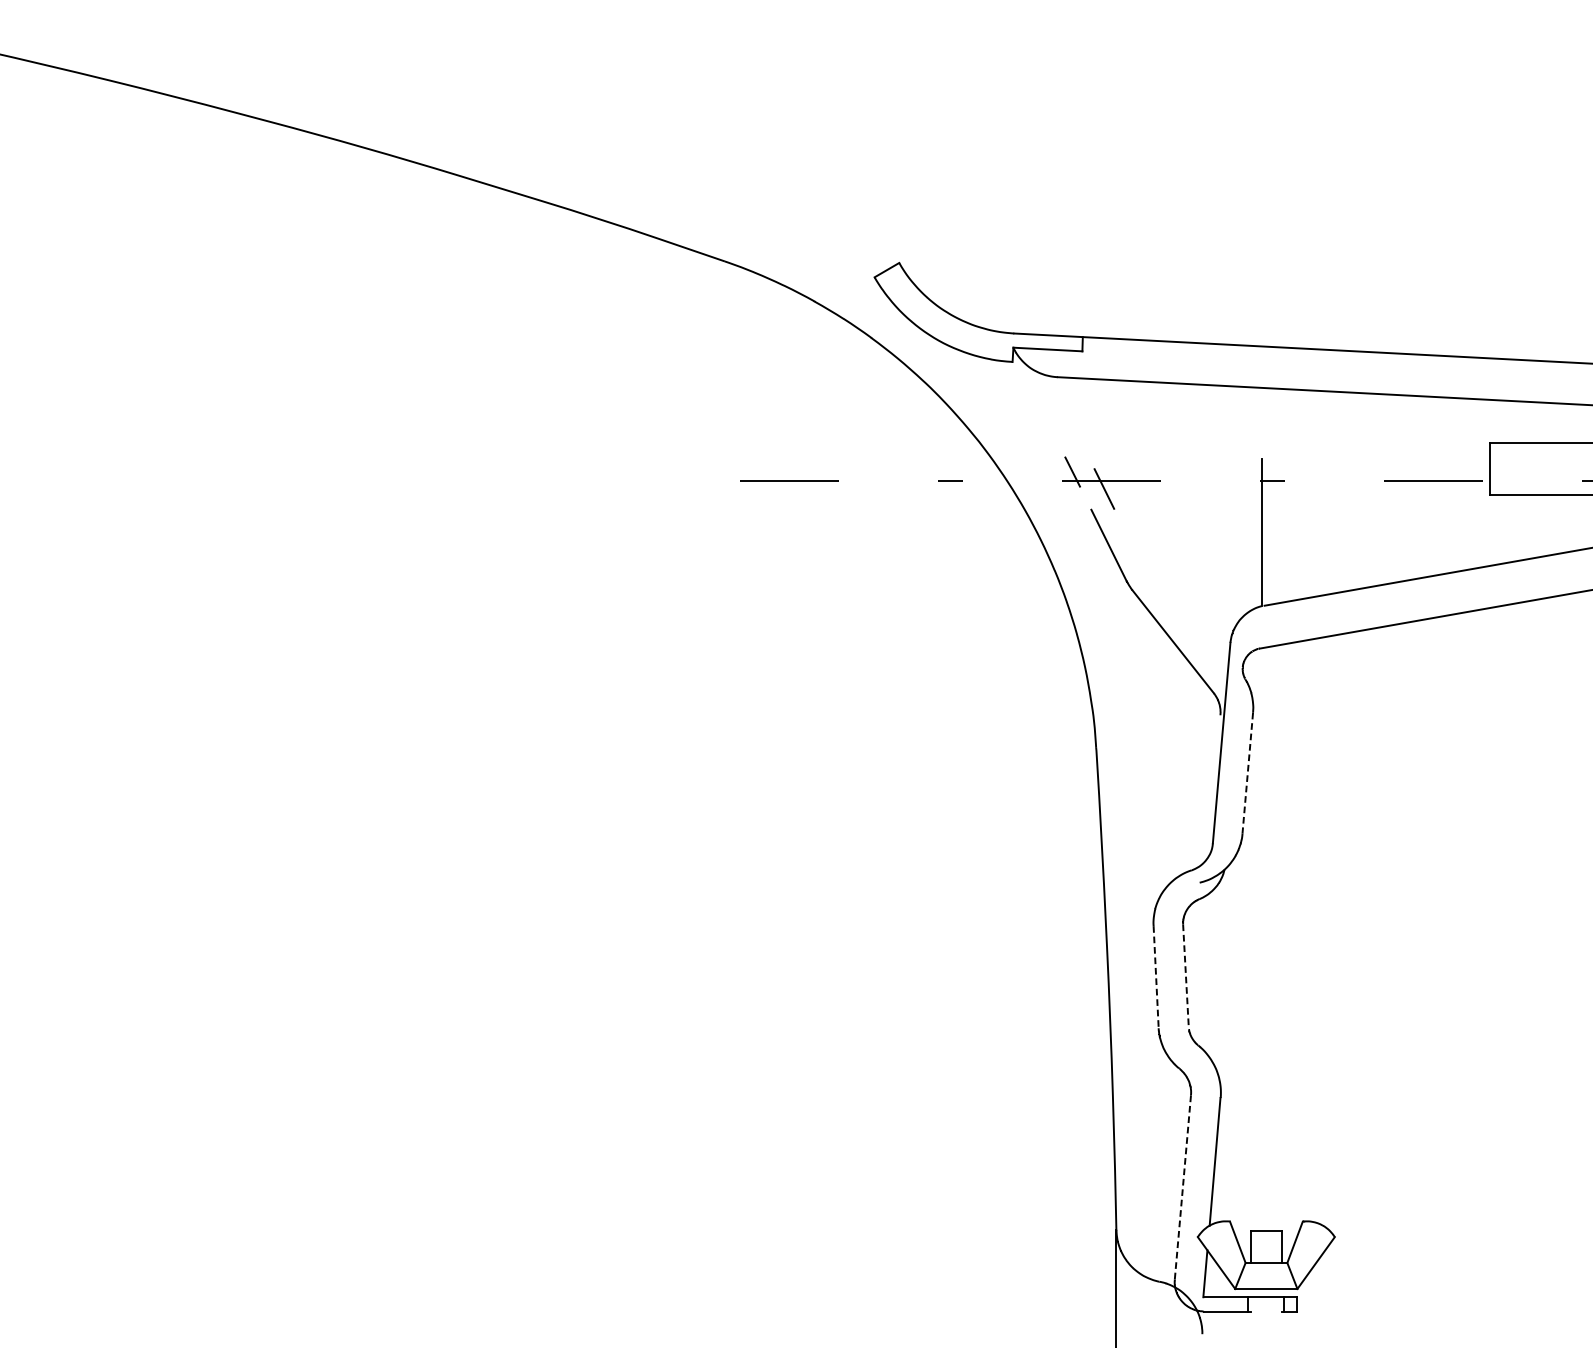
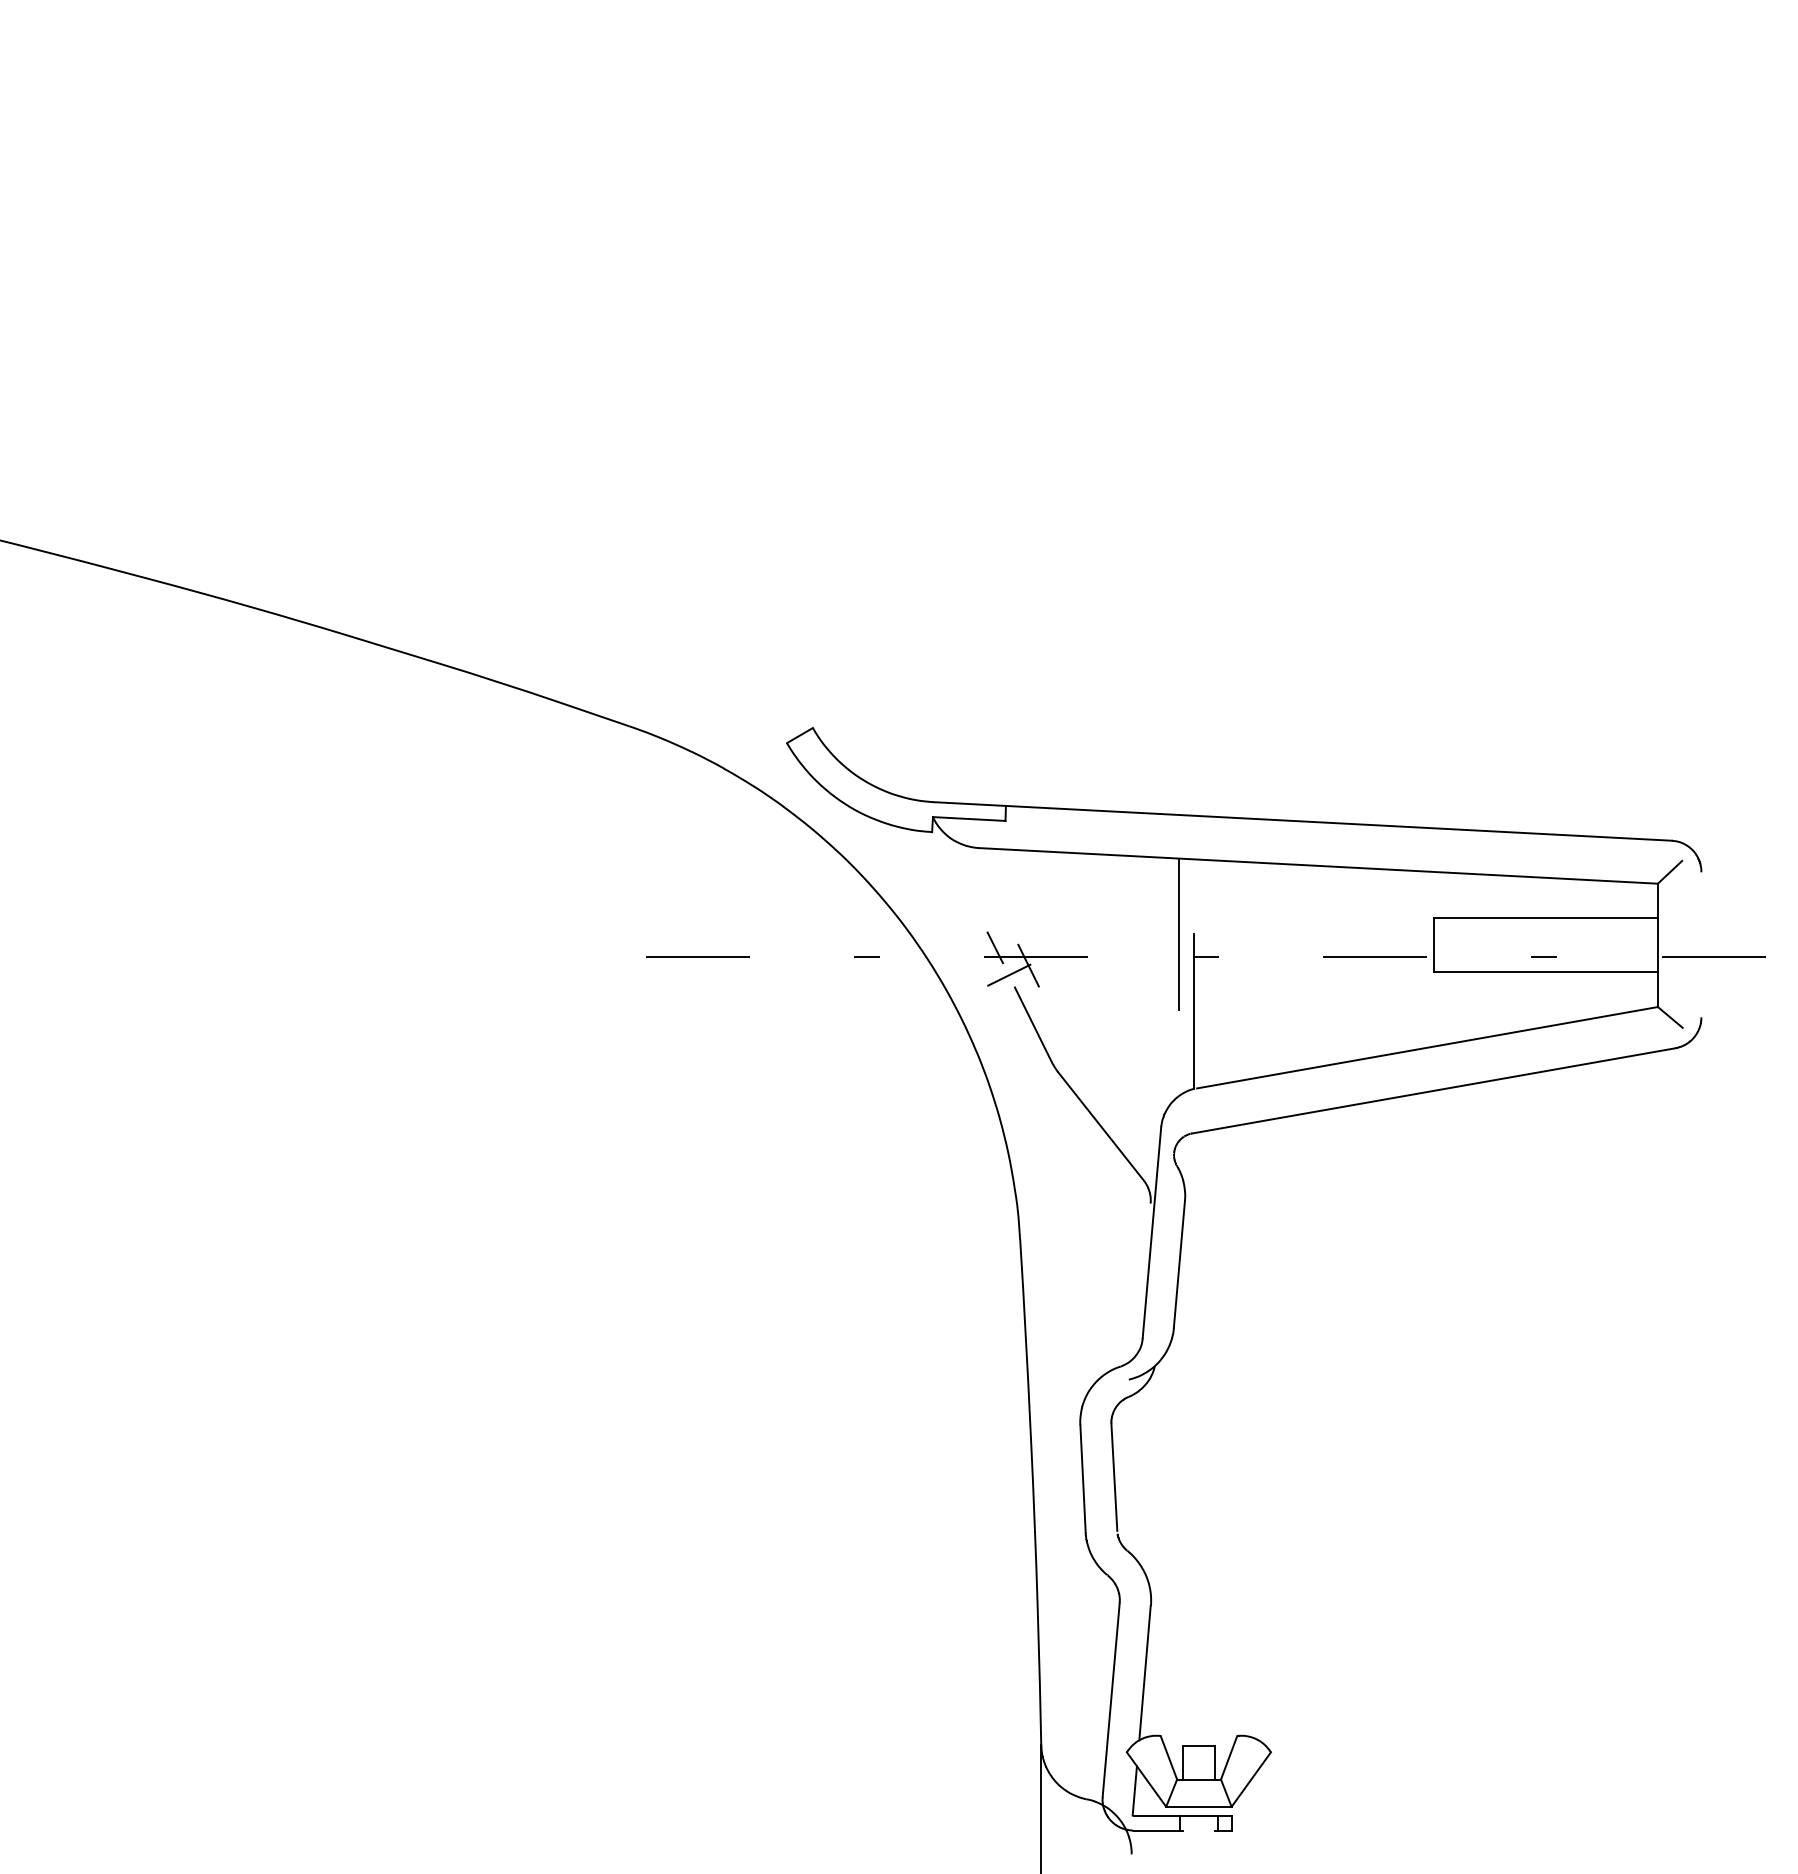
line: (1247, 459) -> (1179, 934), added
line: (1086, 498) -> (1009, 975), added
line: (1247, 773) -> (1179, 1264), dashed -> solid
line: (1186, 975) -> (1114, 1477), dashed -> solid
line: (1156, 977) -> (1083, 1479), dashed -> solid
line: (1183, 1187) -> (1111, 1700), dashed -> solid

